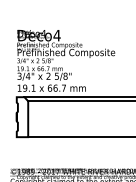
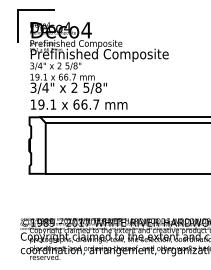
part: (20, 21) -> (35, 10), added

